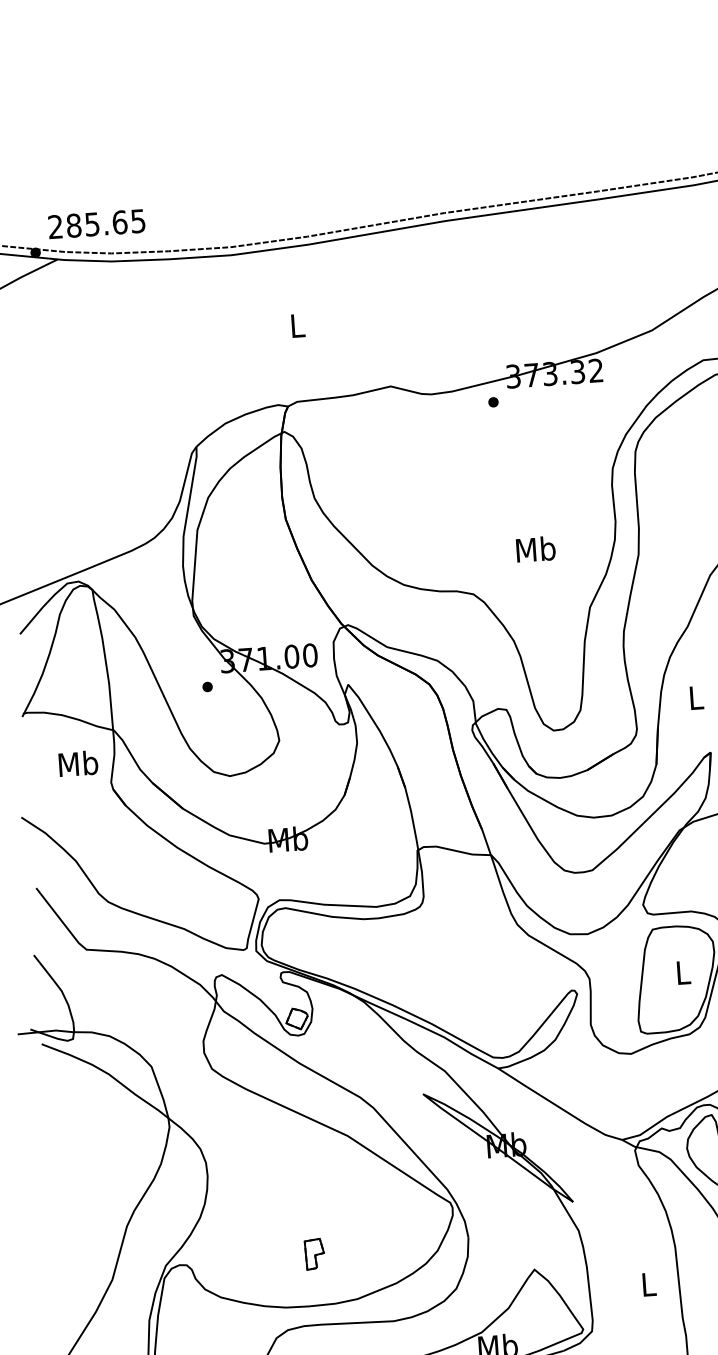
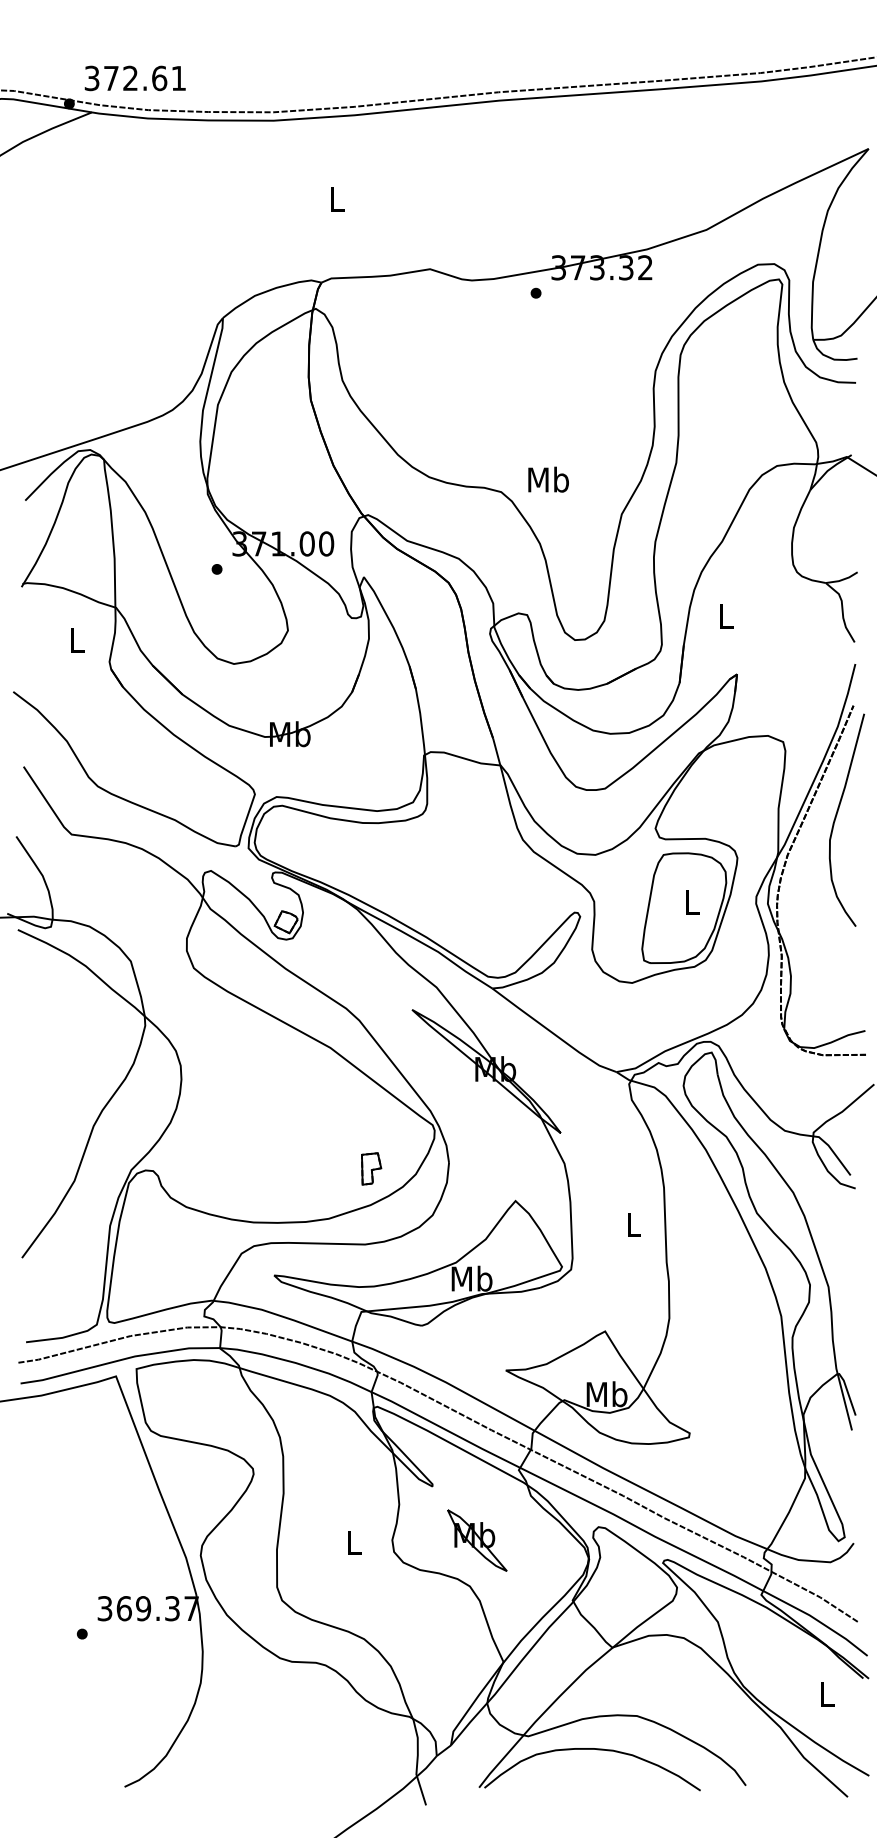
text: (96, 224) -> (134, 78), 285.65 -> 372.61
text: (535, 549) -> (548, 479), moved
text: (78, 763) -> (76, 639), Mb -> L
part: (314, 1253) -> (371, 1168), moved

